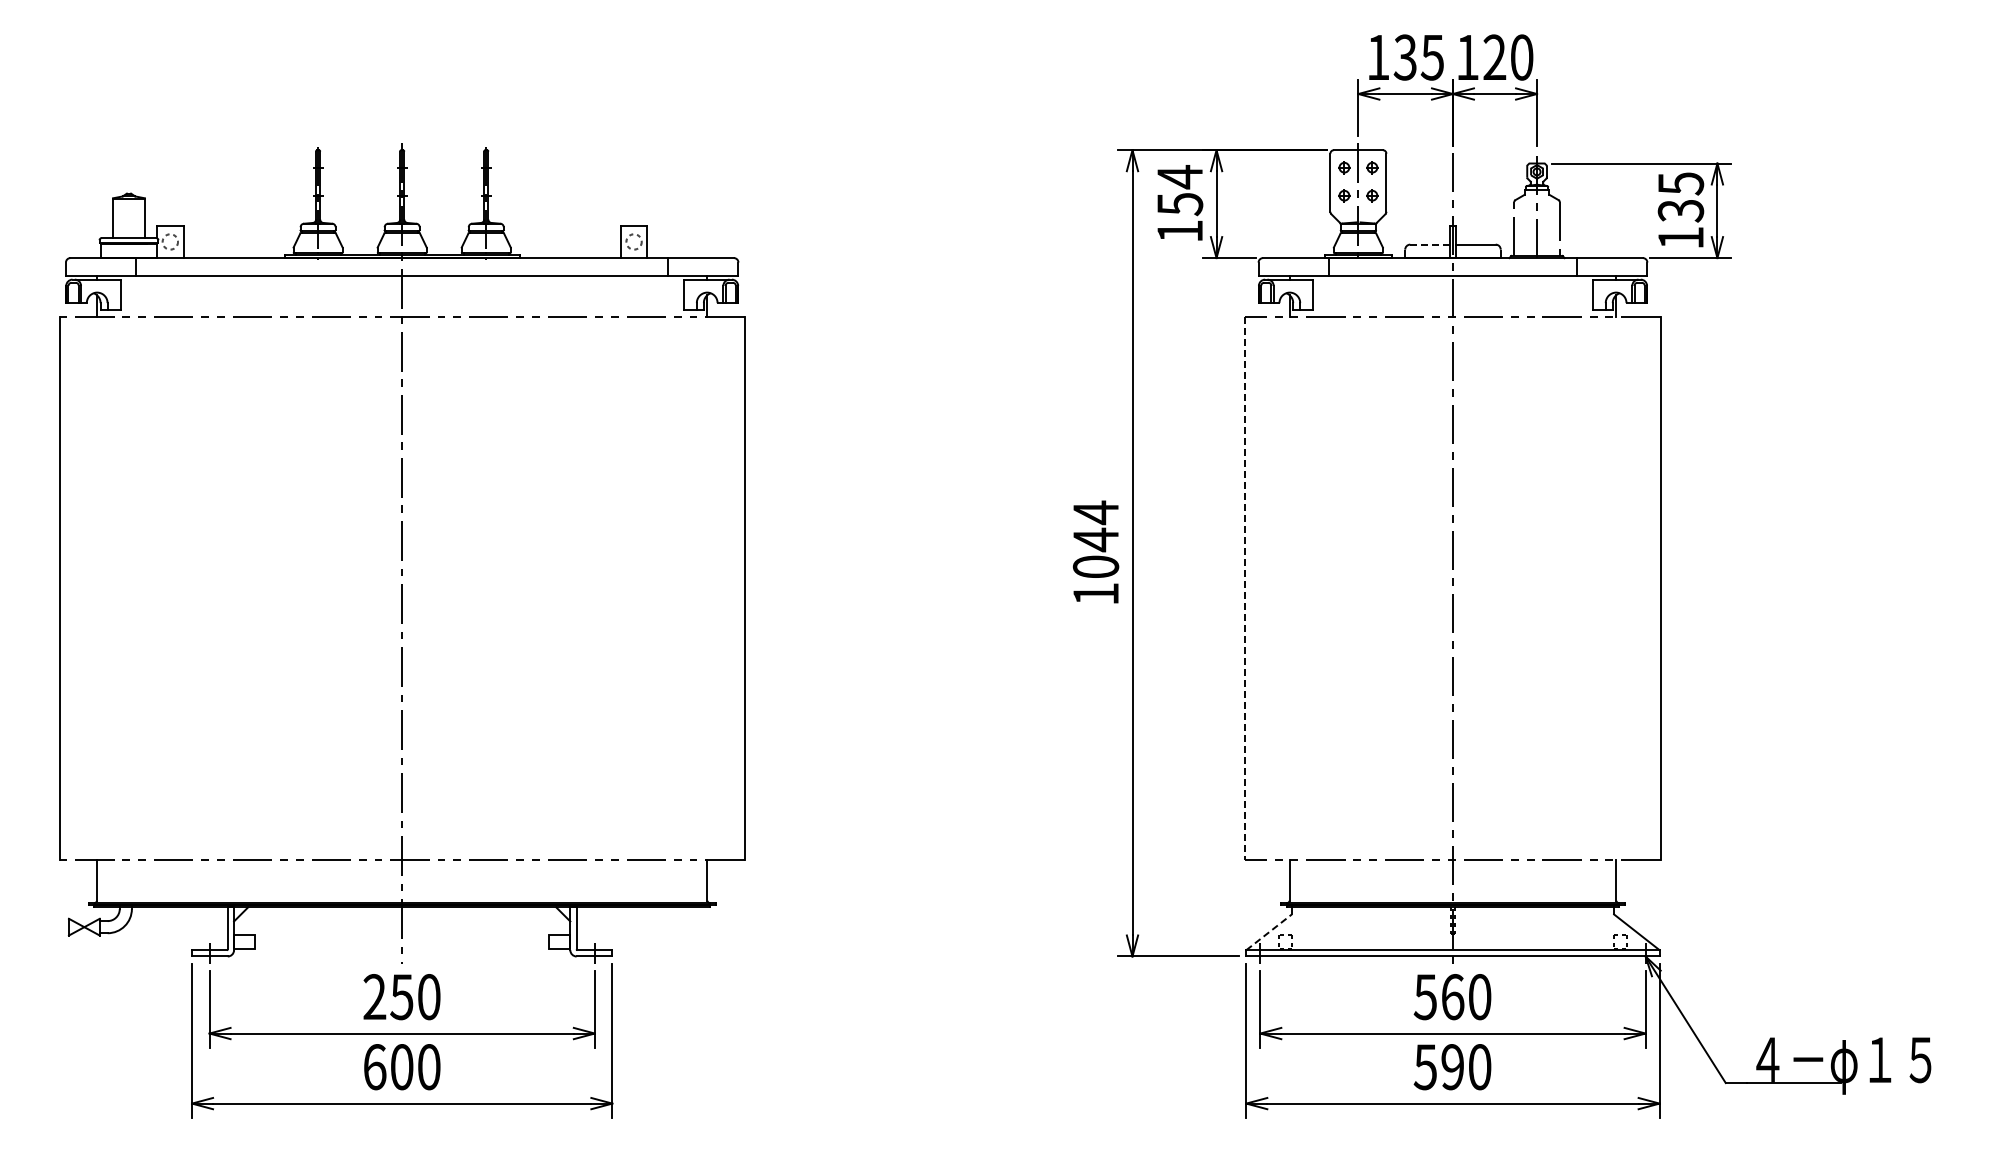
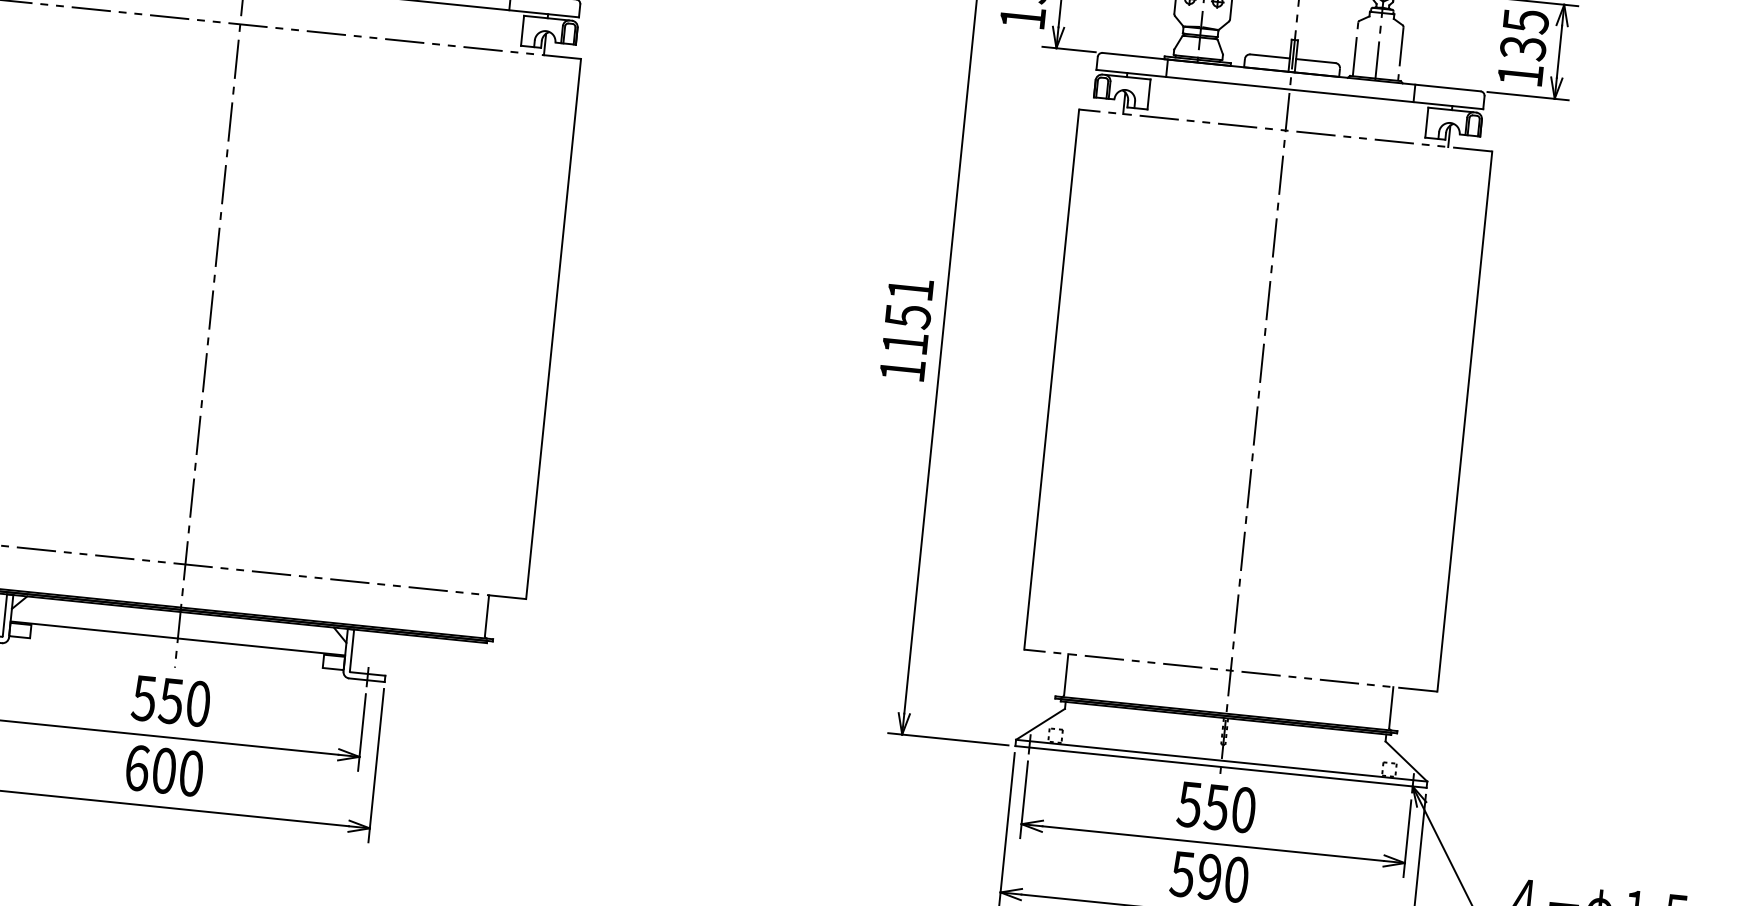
line: (1430, 244) -> (1270, 56), dashed -> solid
text: (1095, 538) -> (907, 314), 1044 -> 1151
line: (1245, 588) -> (1051, 379), dashed -> solid
line: (1269, 932) -> (1040, 724), dashed -> solid
line: (402, 934) -> (178, 638), added
text: (374, 997) -> (143, 698), 250 -> 550
text: (1452, 997) -> (1216, 807), 560 -> 550

